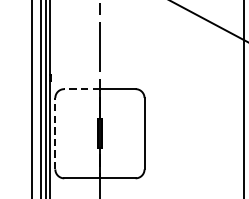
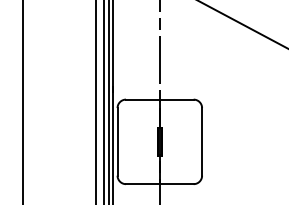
line: (81, 89) -> (142, 99), dashed -> solid
line: (55, 133) -> (117, 141), dashed -> solid

